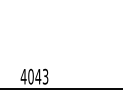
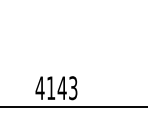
text: (30, 76) -> (50, 87), 4043 -> 4143

